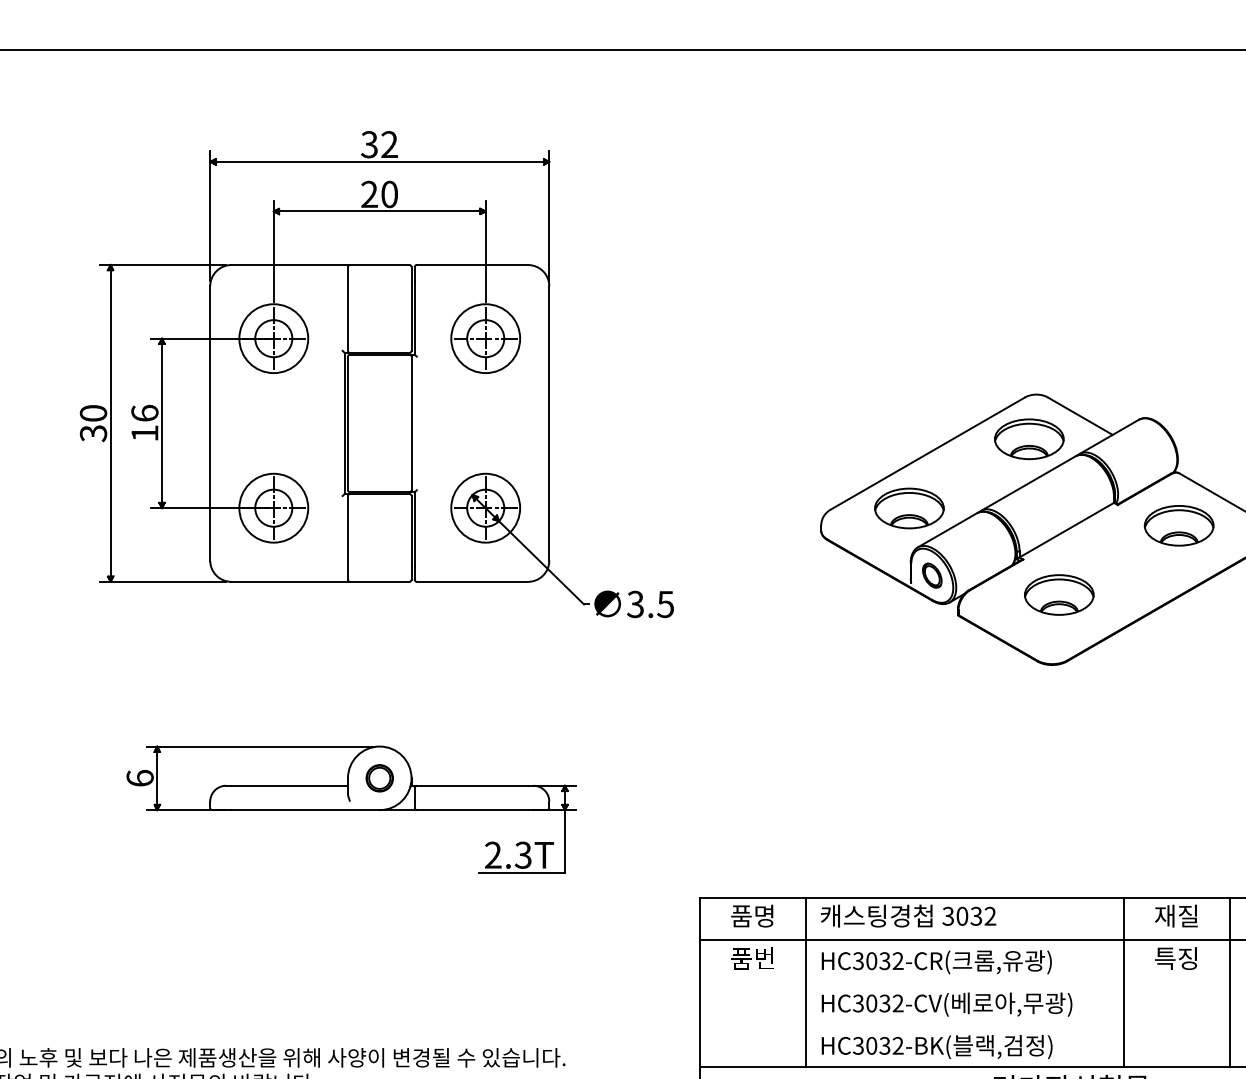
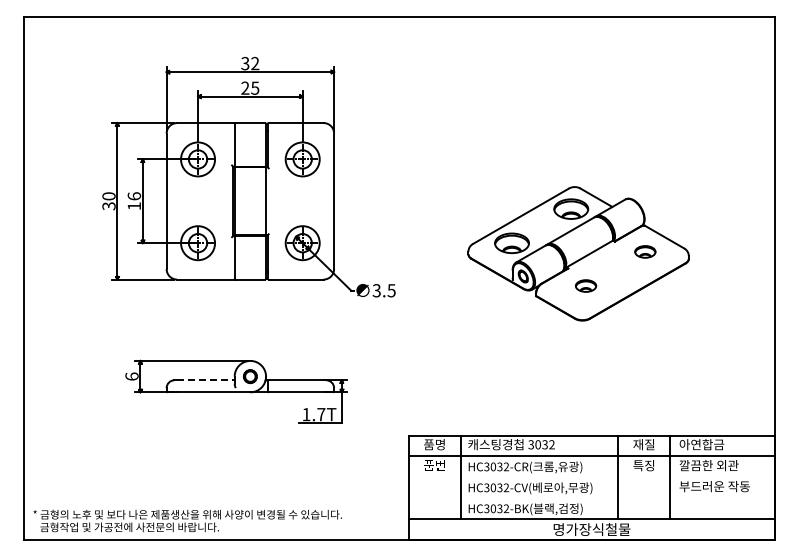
text: (390, 193) -> (255, 87), 20 -> 25
part: (1179, 525) -> (645, 251), size x0.6
part: (1058, 593) -> (585, 285), size x0.6
line: (288, 786) -> (205, 380), solid -> dashed
text: (507, 855) -> (313, 414), 2.3T -> 1.7T

